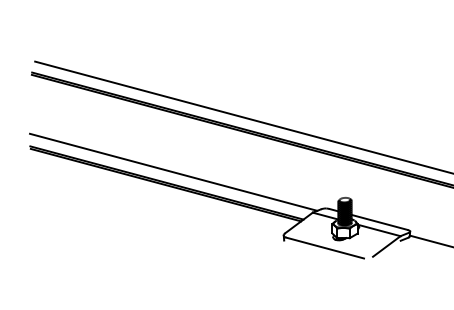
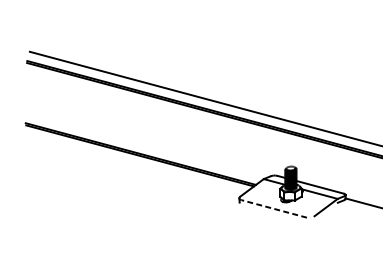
line: (173, 171) -> (146, 144), removed
line: (324, 247) -> (273, 208), solid -> dashed

